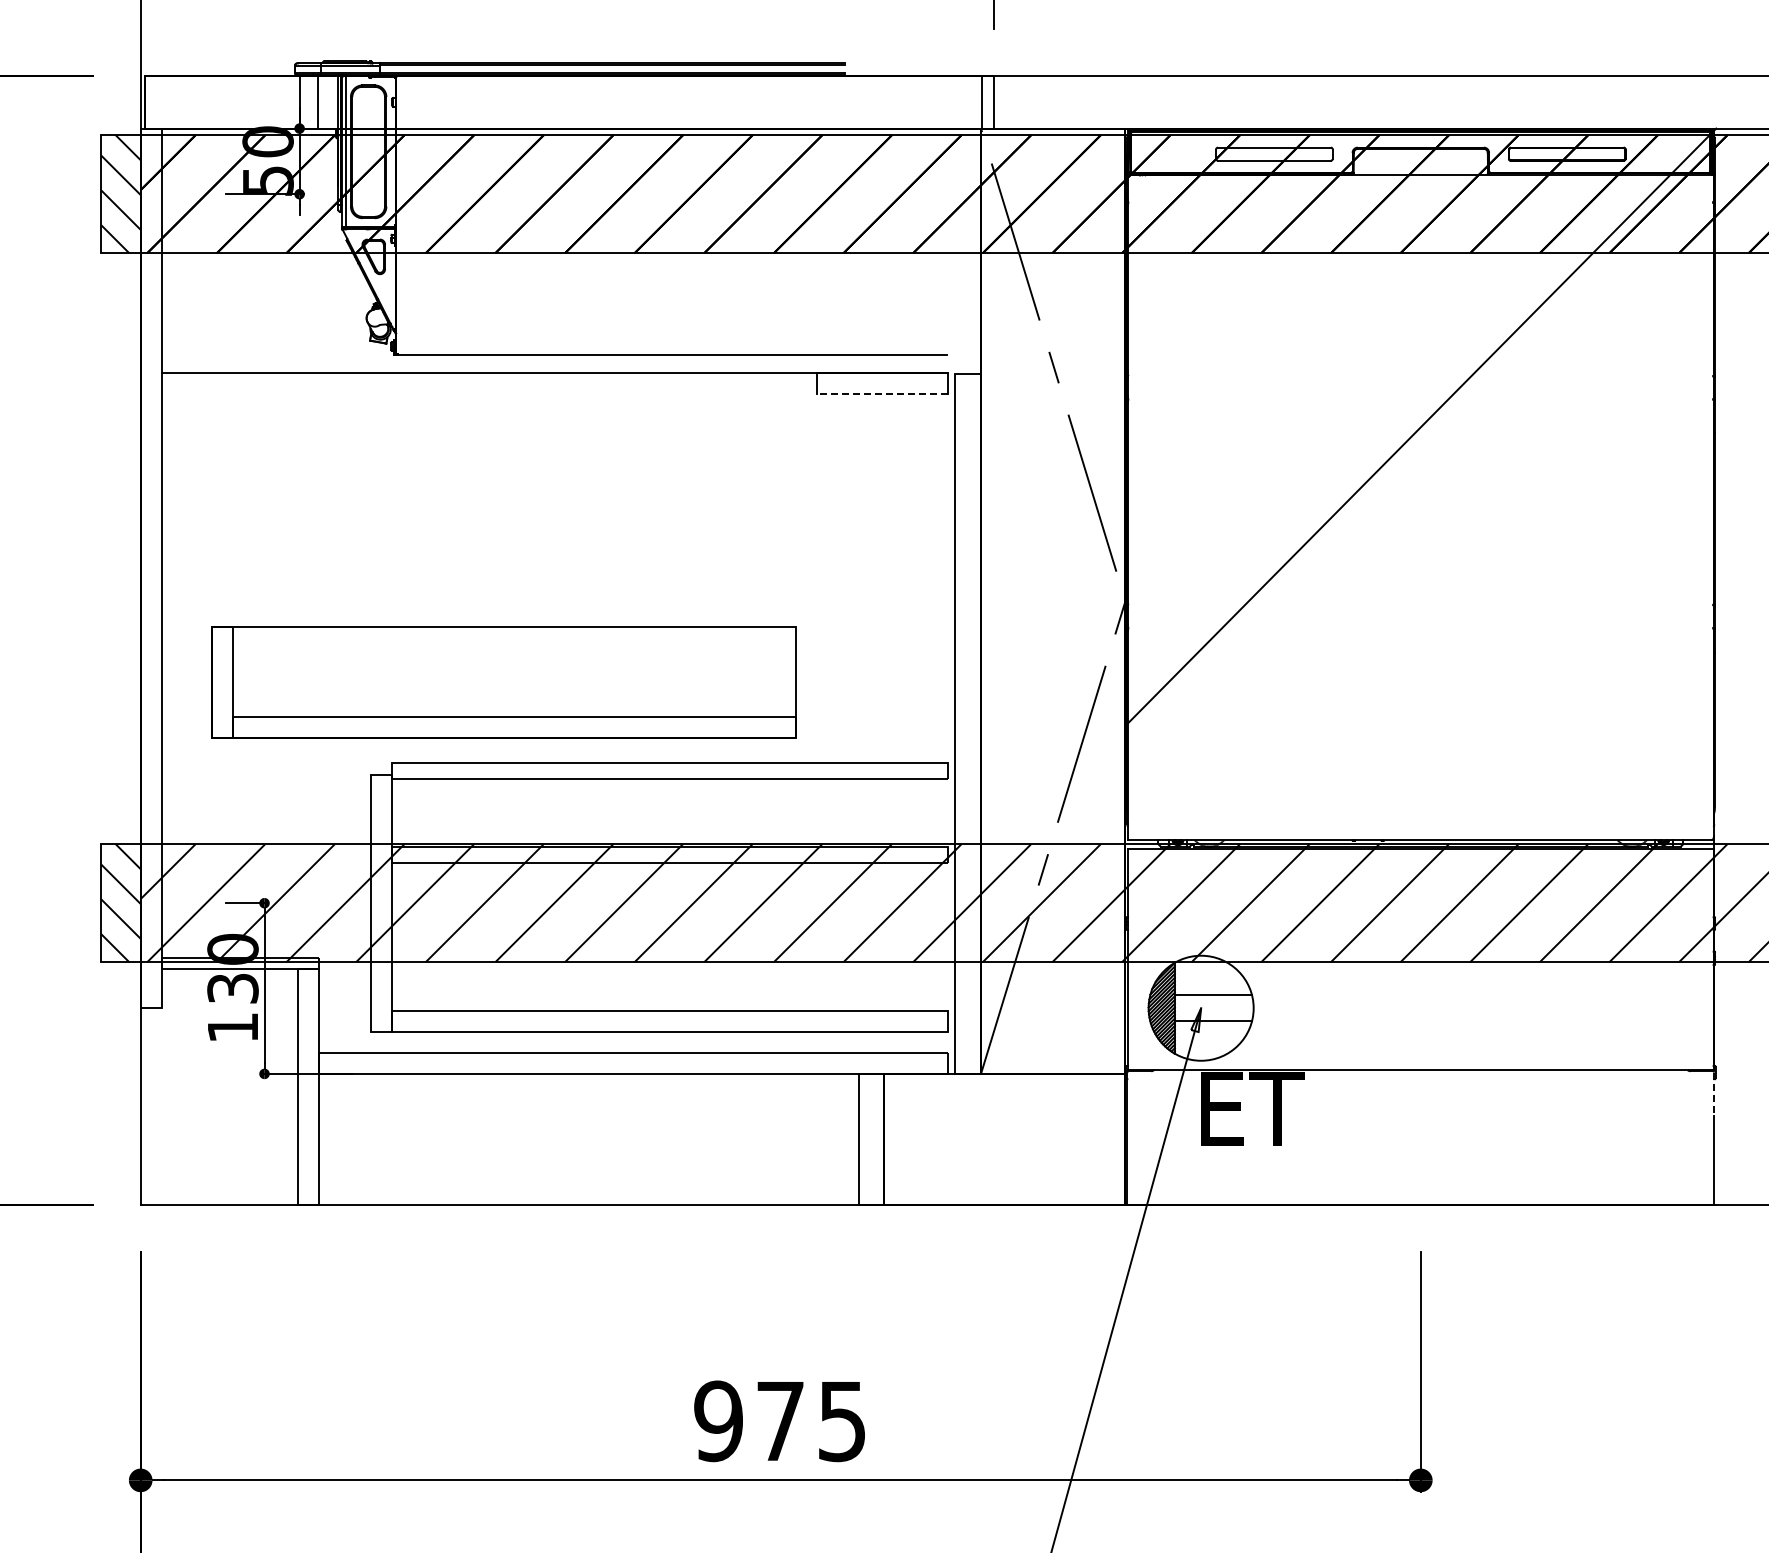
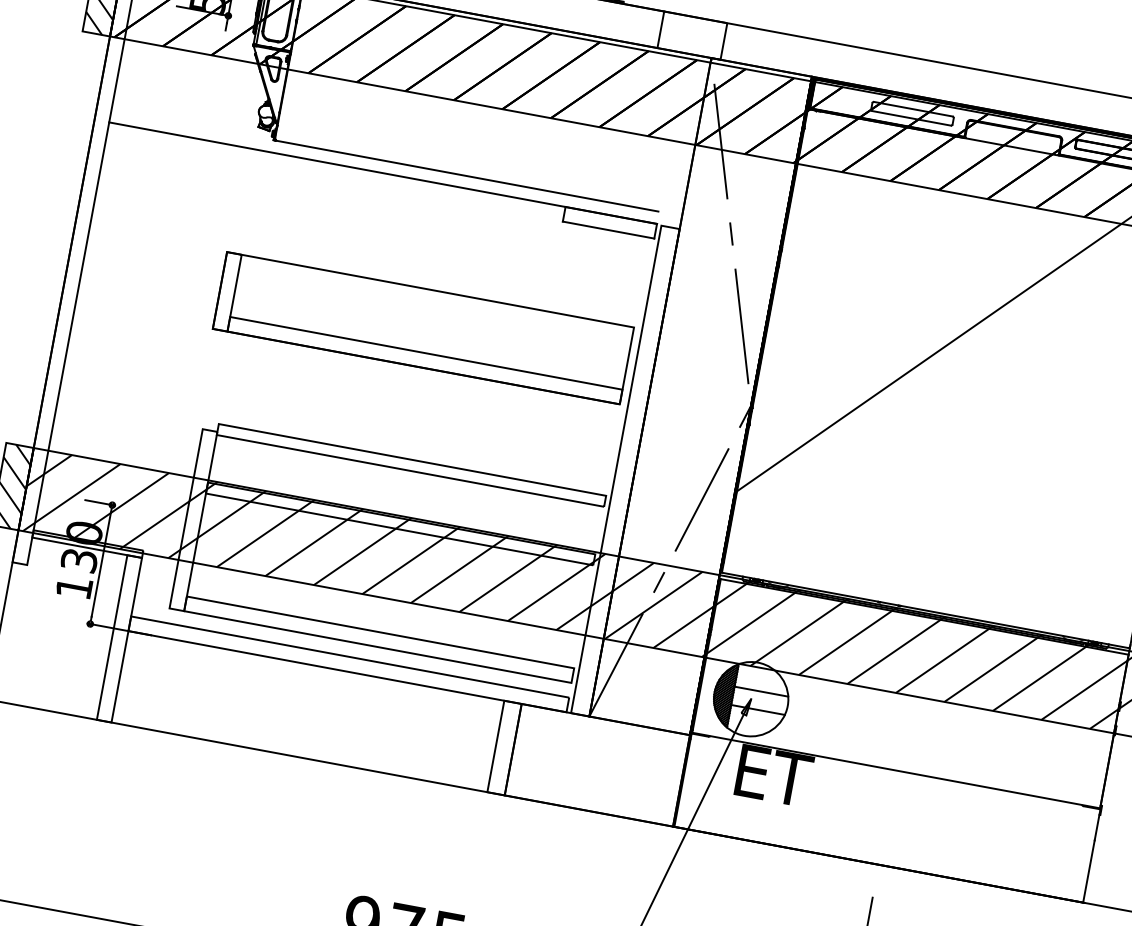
line: (981, 102) -> (660, 29), moved
line: (882, 393) -> (608, 229), dashed -> solid
part: (503, 682) -> (423, 328), moved
line: (1714, 1094) -> (1097, 825), dashed -> solid

